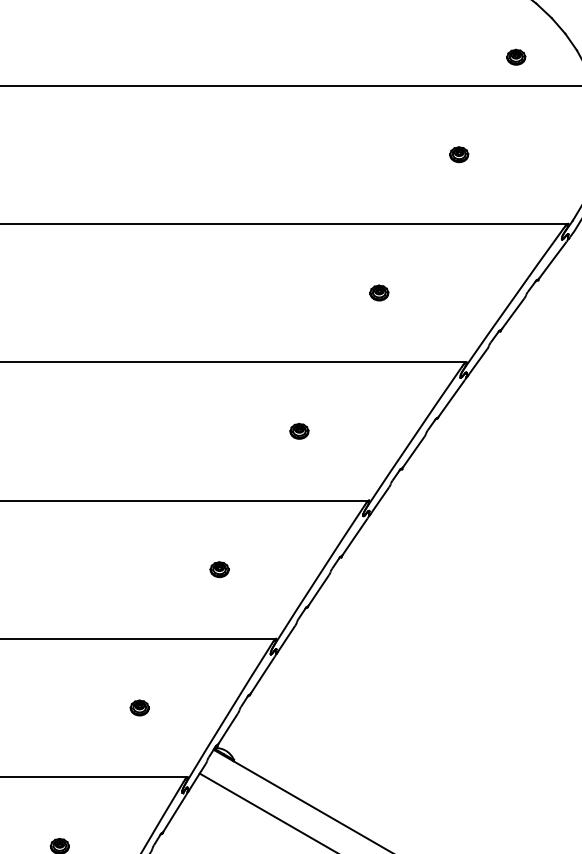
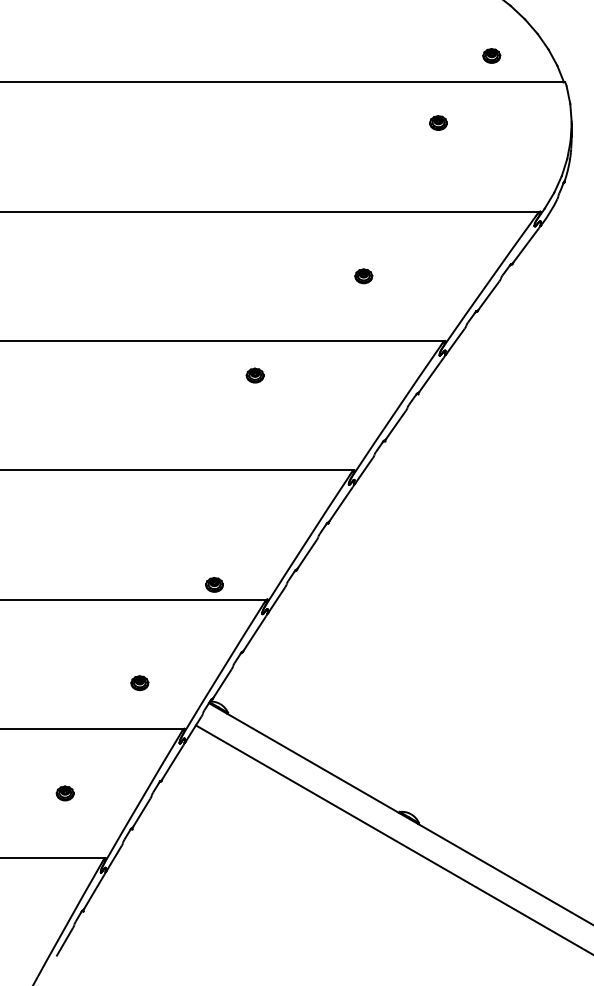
part: (459, 154) -> (438, 122), moved
part: (298, 431) -> (254, 375), moved
part: (219, 569) -> (214, 584), moved
part: (139, 708) -> (139, 683), moved

